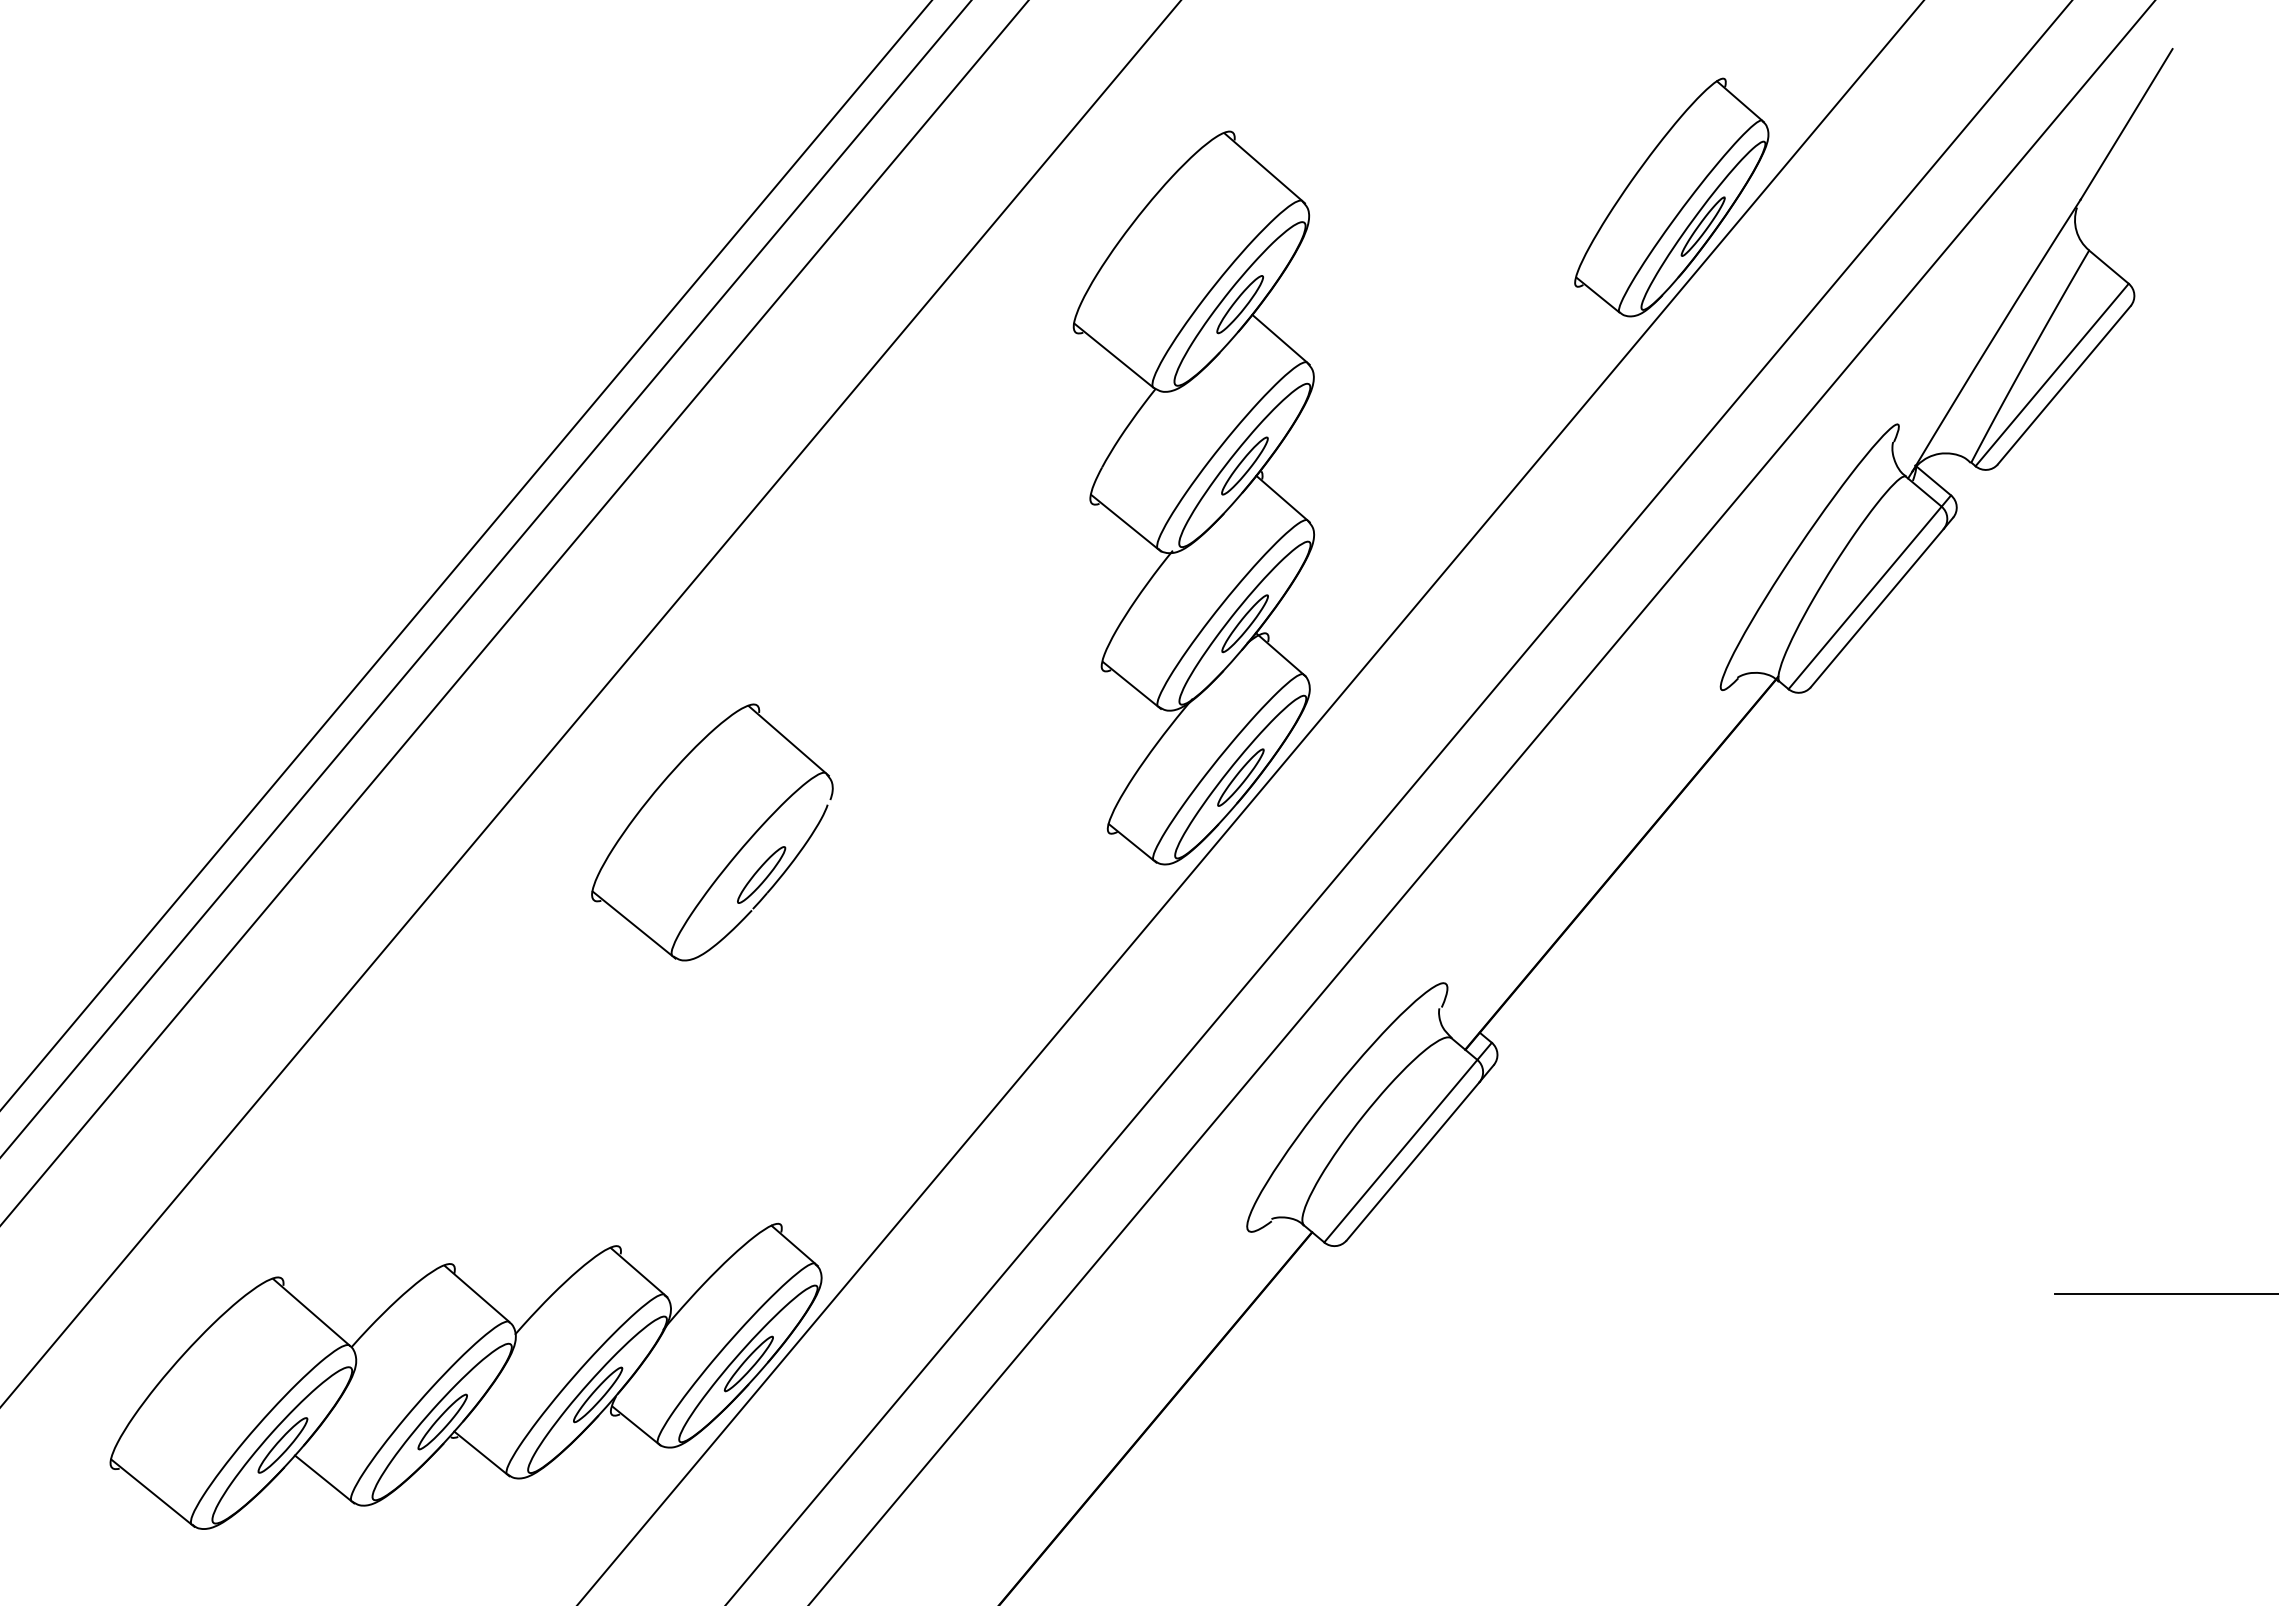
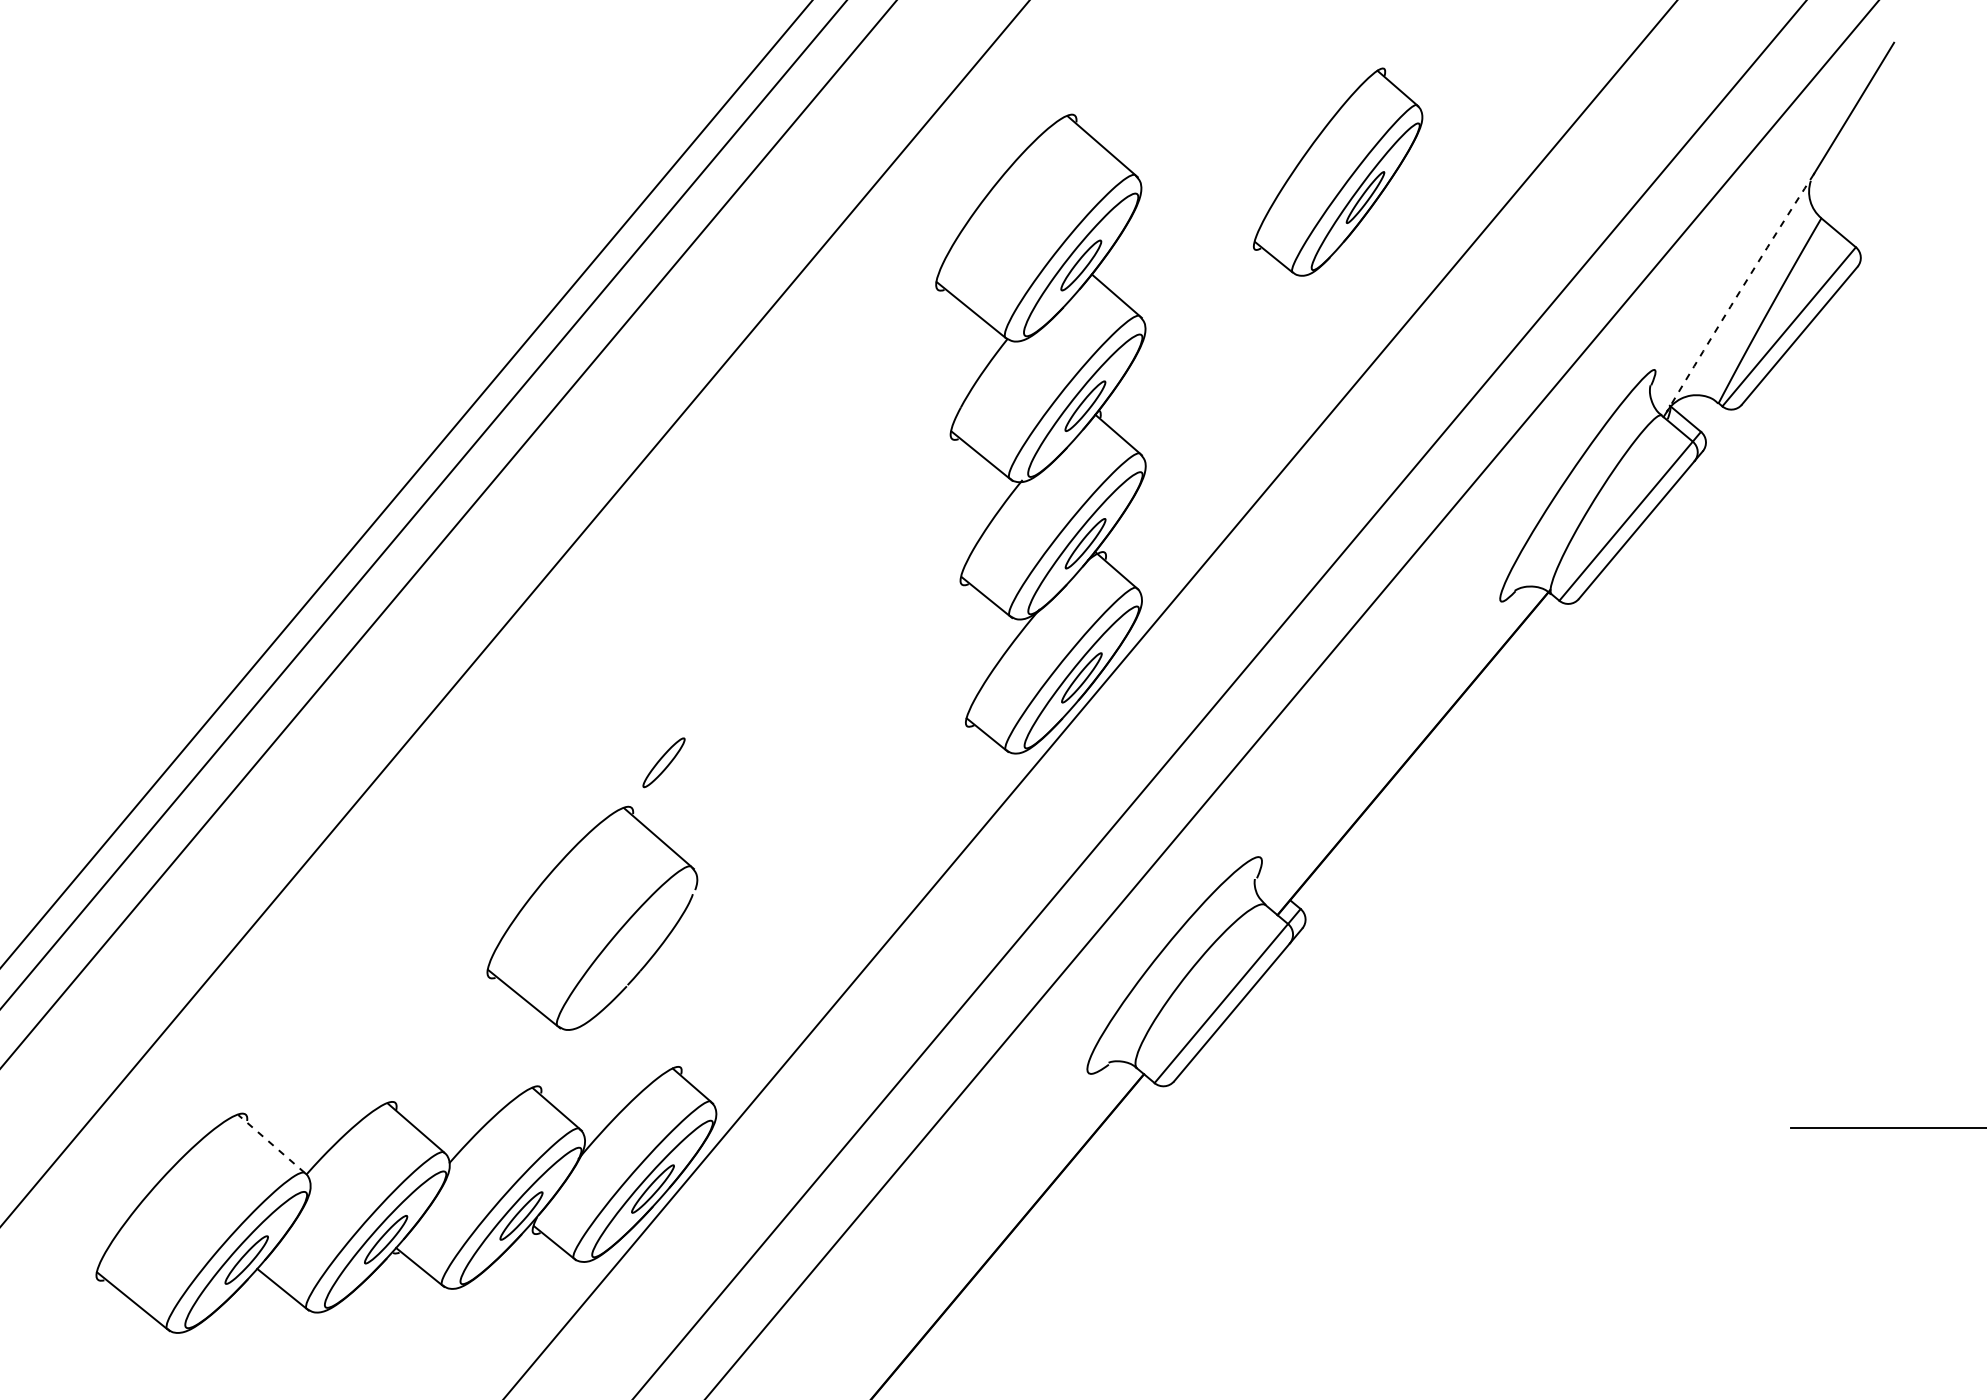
part: (1671, 197) -> (1337, 172), moved
arc: (1995, 335) -> (1739, 292), solid -> dashed
part: (712, 832) -> (592, 918), moved
line: (311, 1312) -> (271, 1144), solid -> dashed

